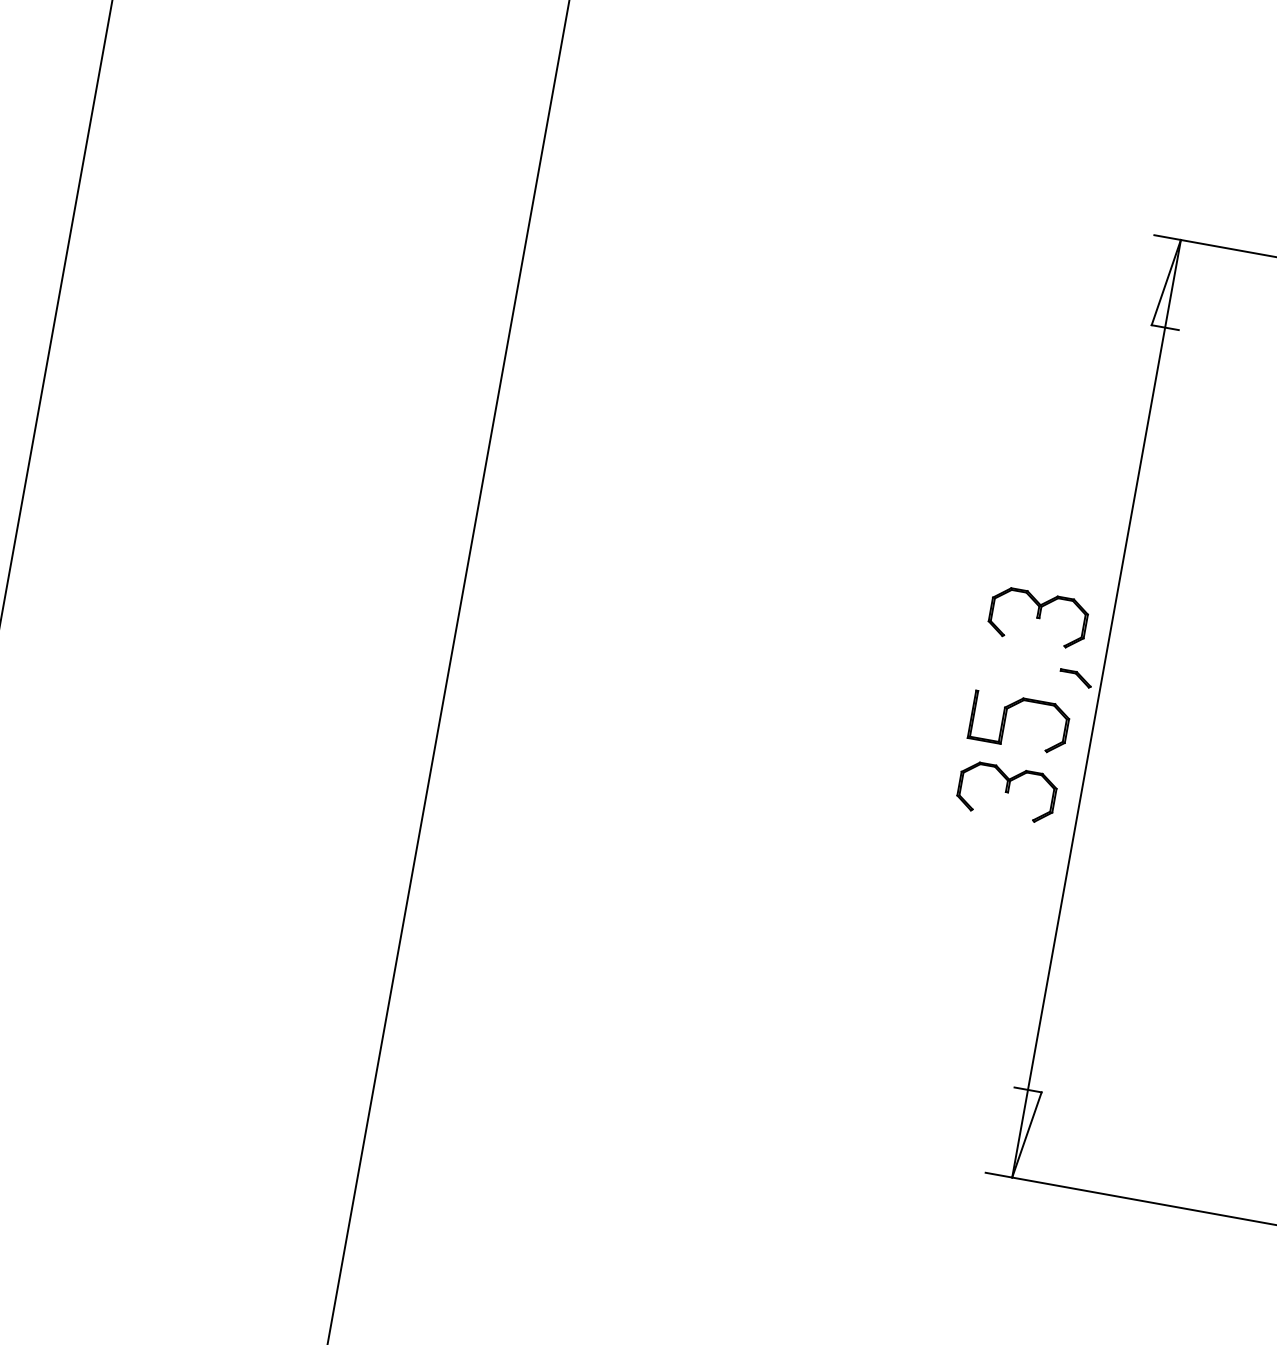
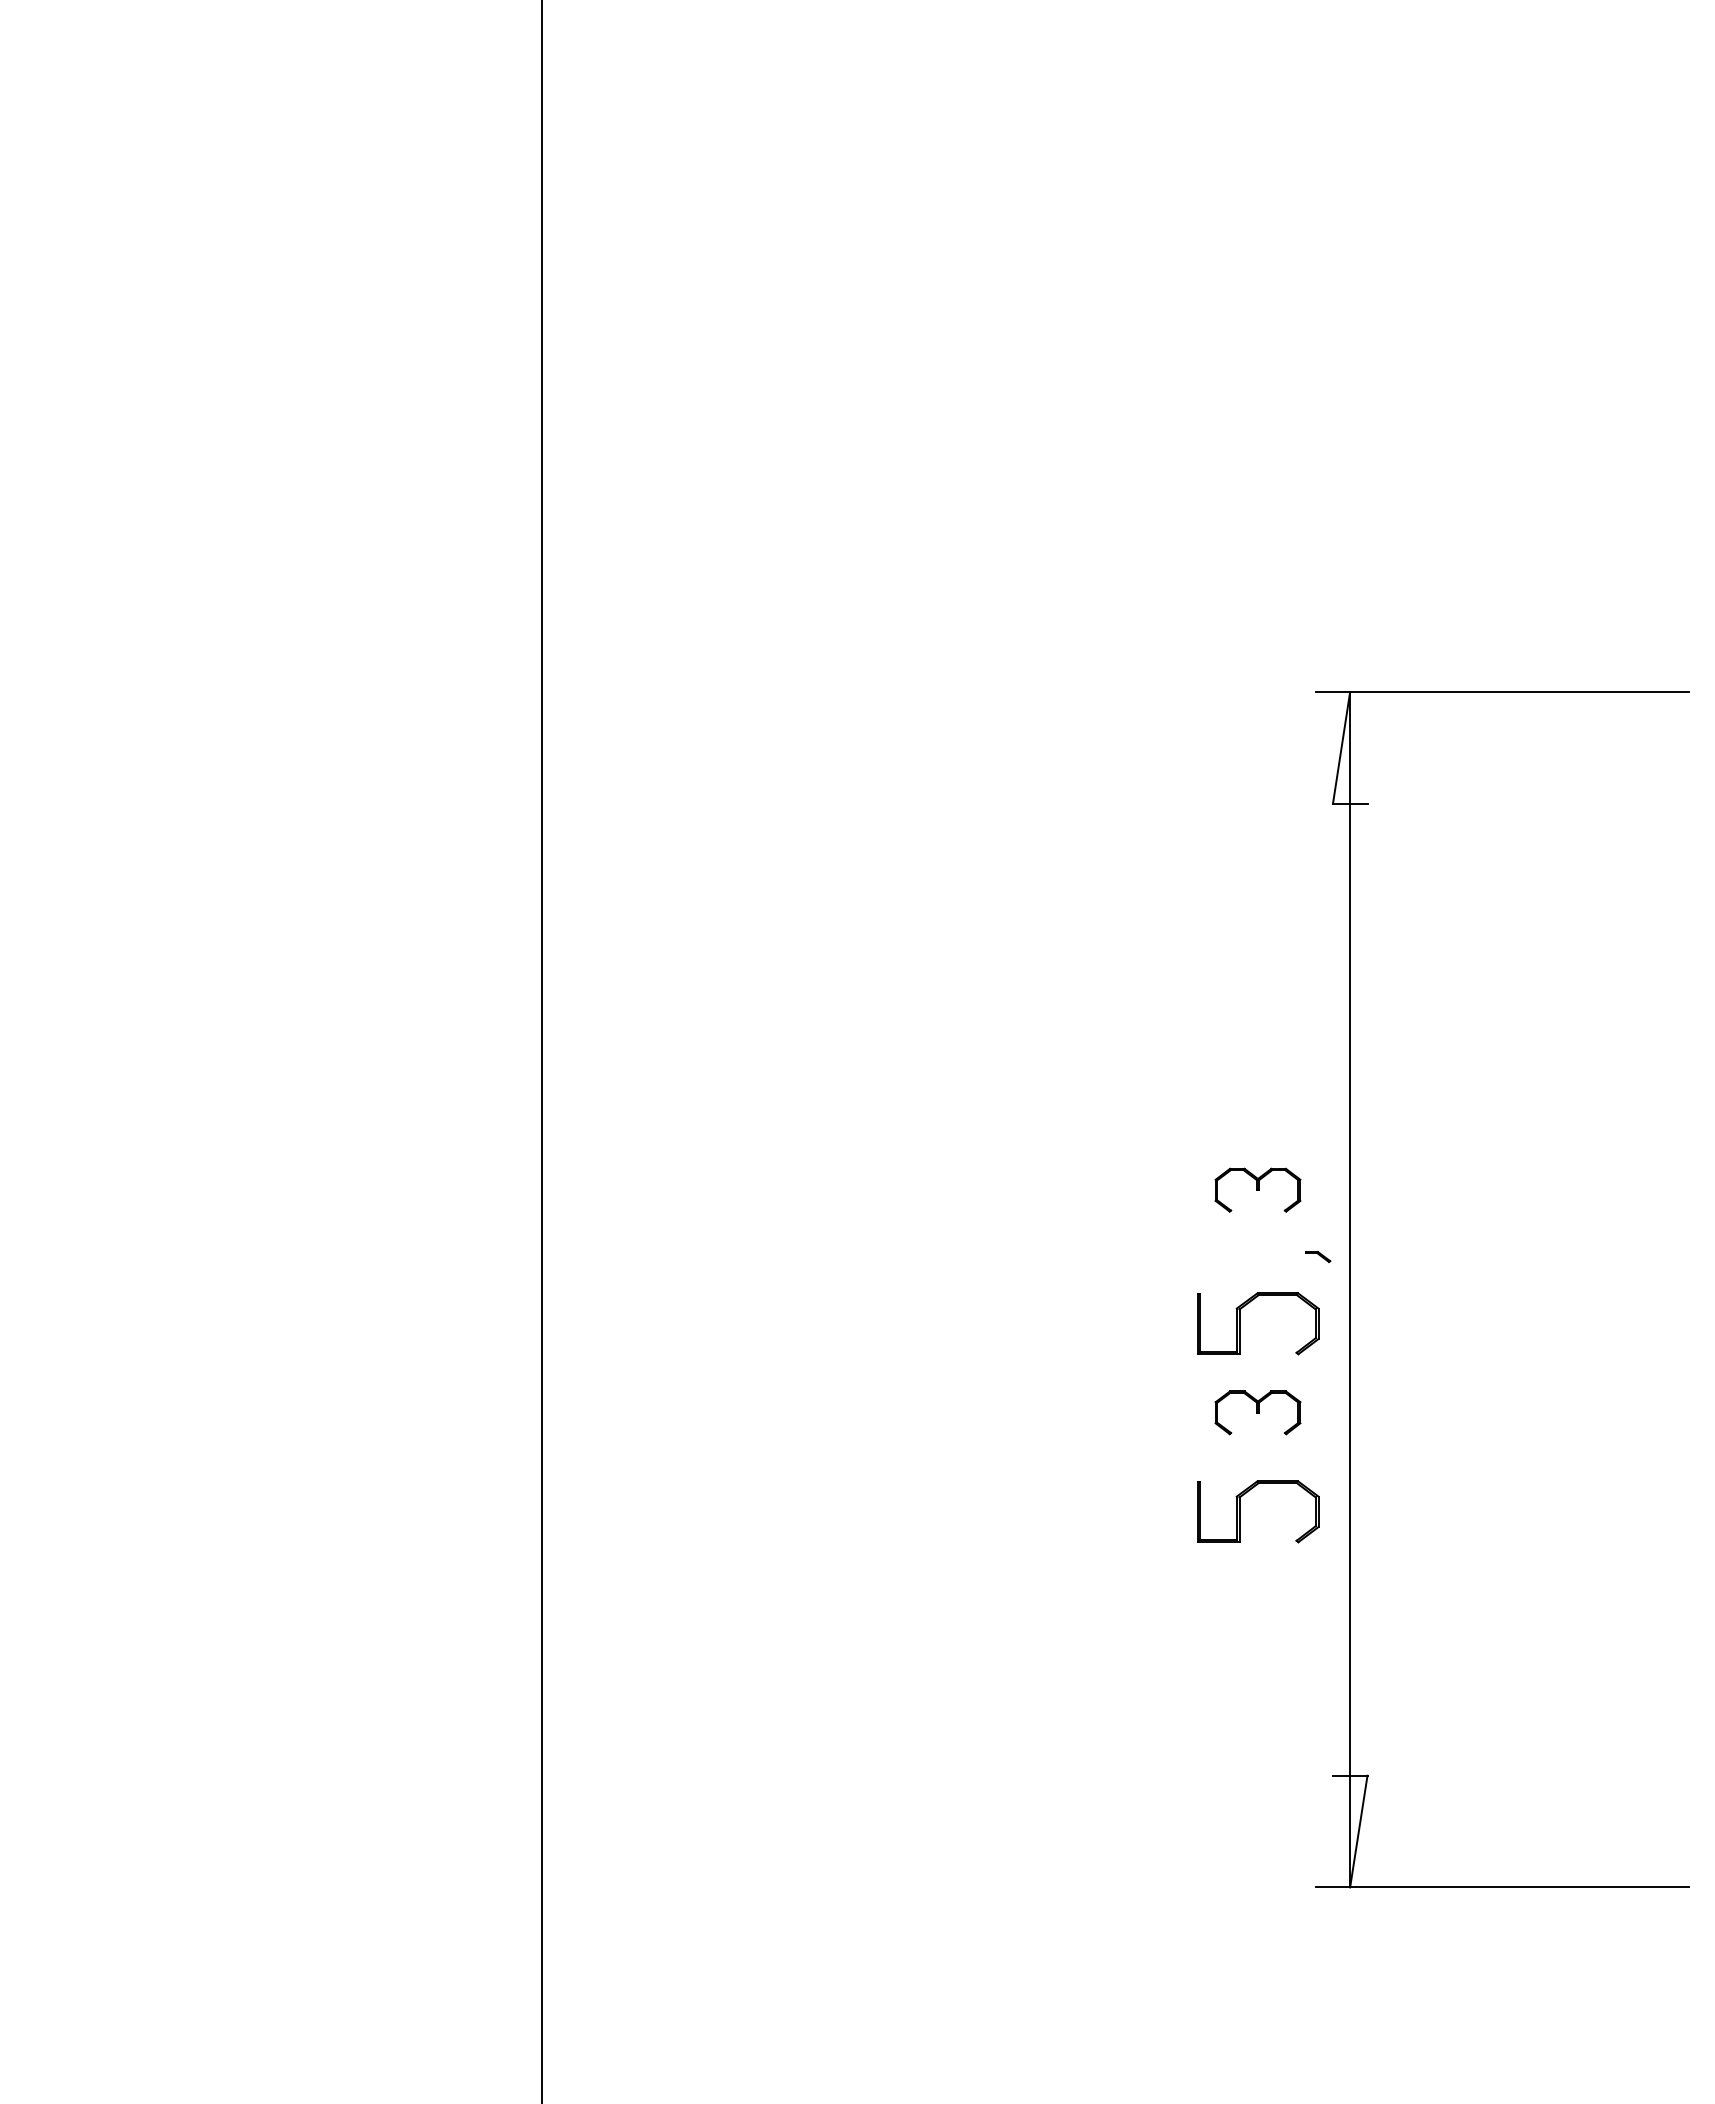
part: (1038, 617) -> (1257, 1189), size x0.7
part: (1076, 678) -> (1318, 1256), size x0.6
part: (1006, 791) -> (1257, 1412), size x0.7
part: (979, 867) -> (1240, 1511), added

